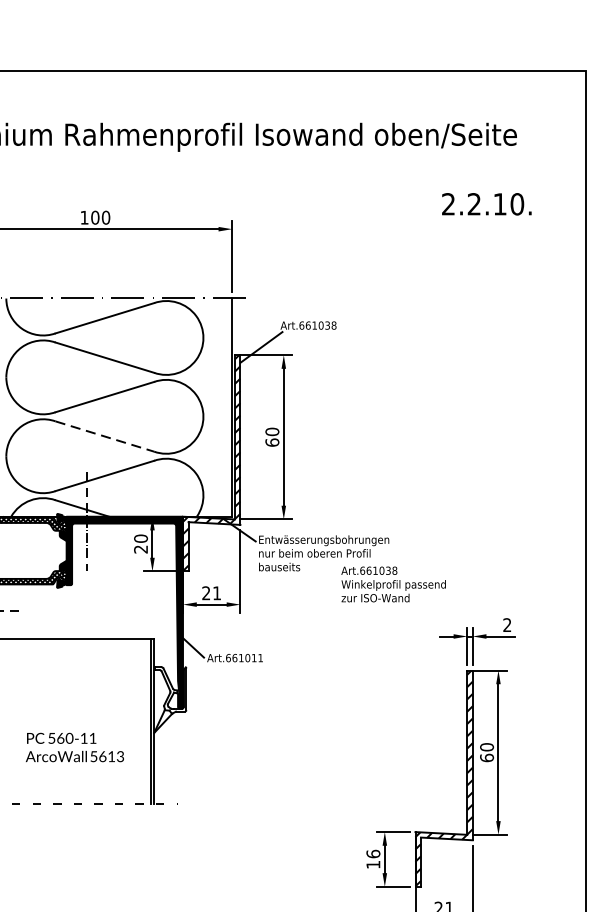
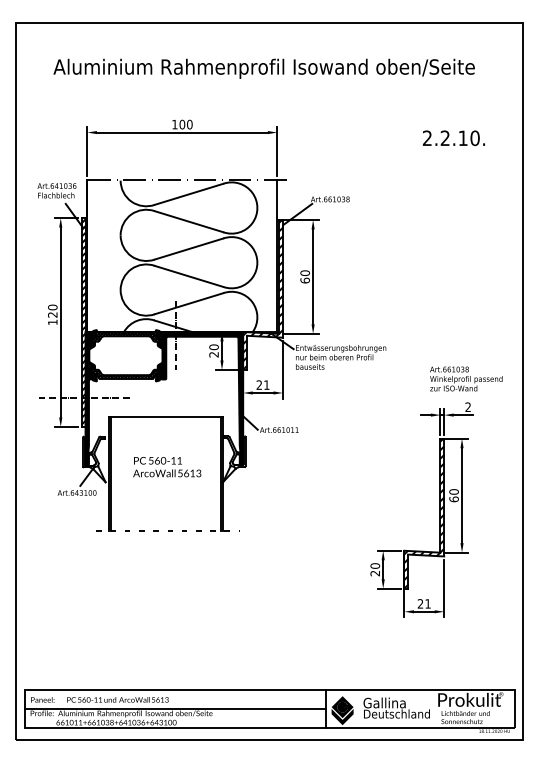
text: (486, 204) -> (453, 138), moved
line: (105, 436) -> (189, 276), dashed -> solid
text: (393, 583) -> (466, 378), moved
text: (75, 748) -> (167, 467), moved
text: (372, 859) -> (374, 569), 16 -> 20

